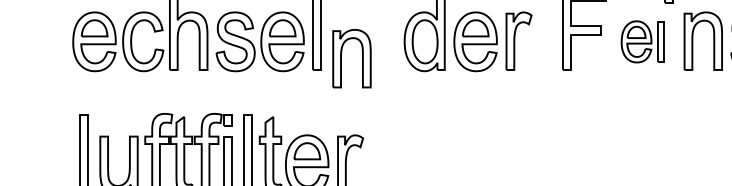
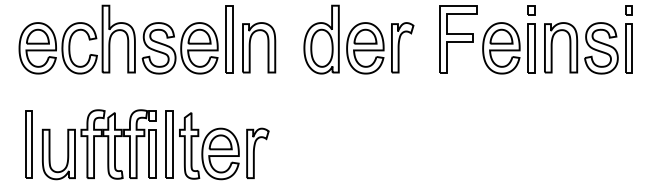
part: (642, 42) -> (508, 48), size x1.43
part: (361, 58) -> (267, 47), moved

